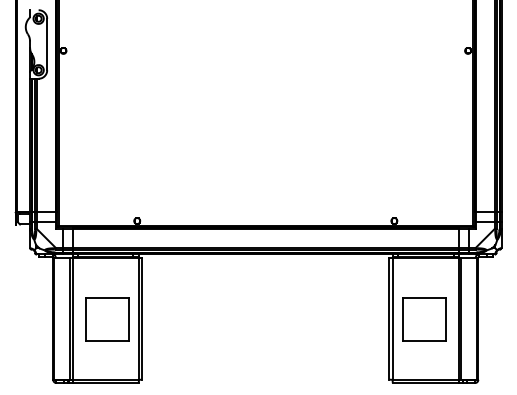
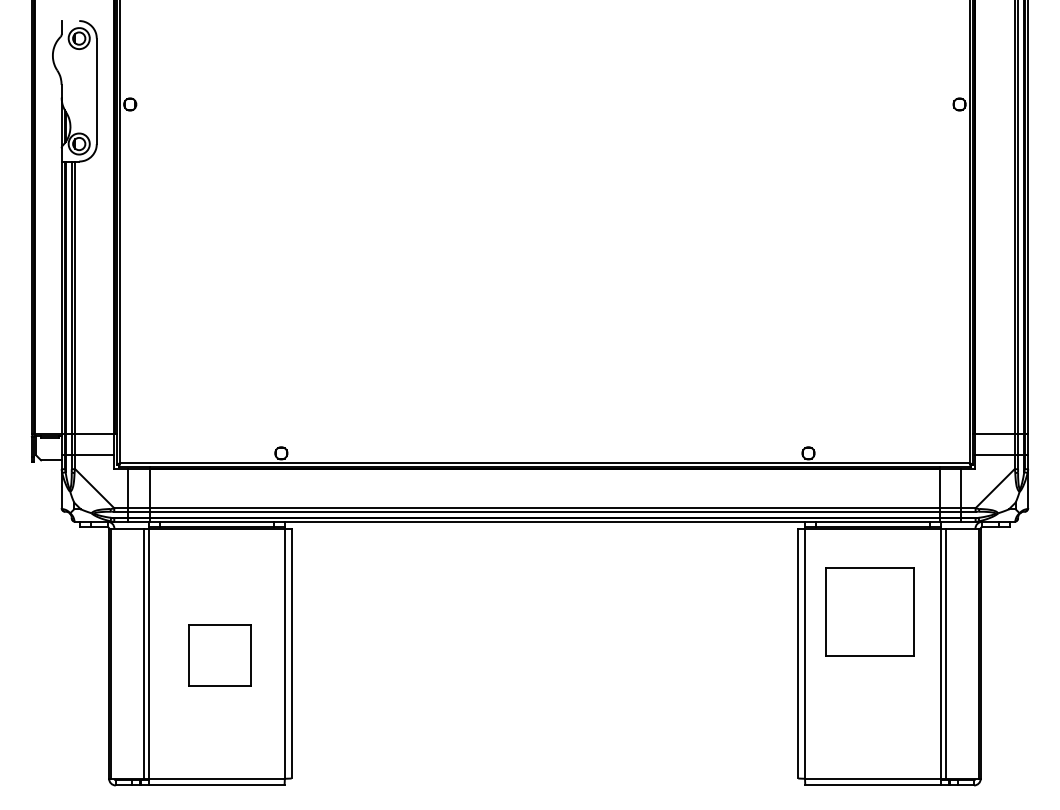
part: (107, 319) -> (220, 655), size x0.7
part: (424, 319) -> (870, 612), moved

